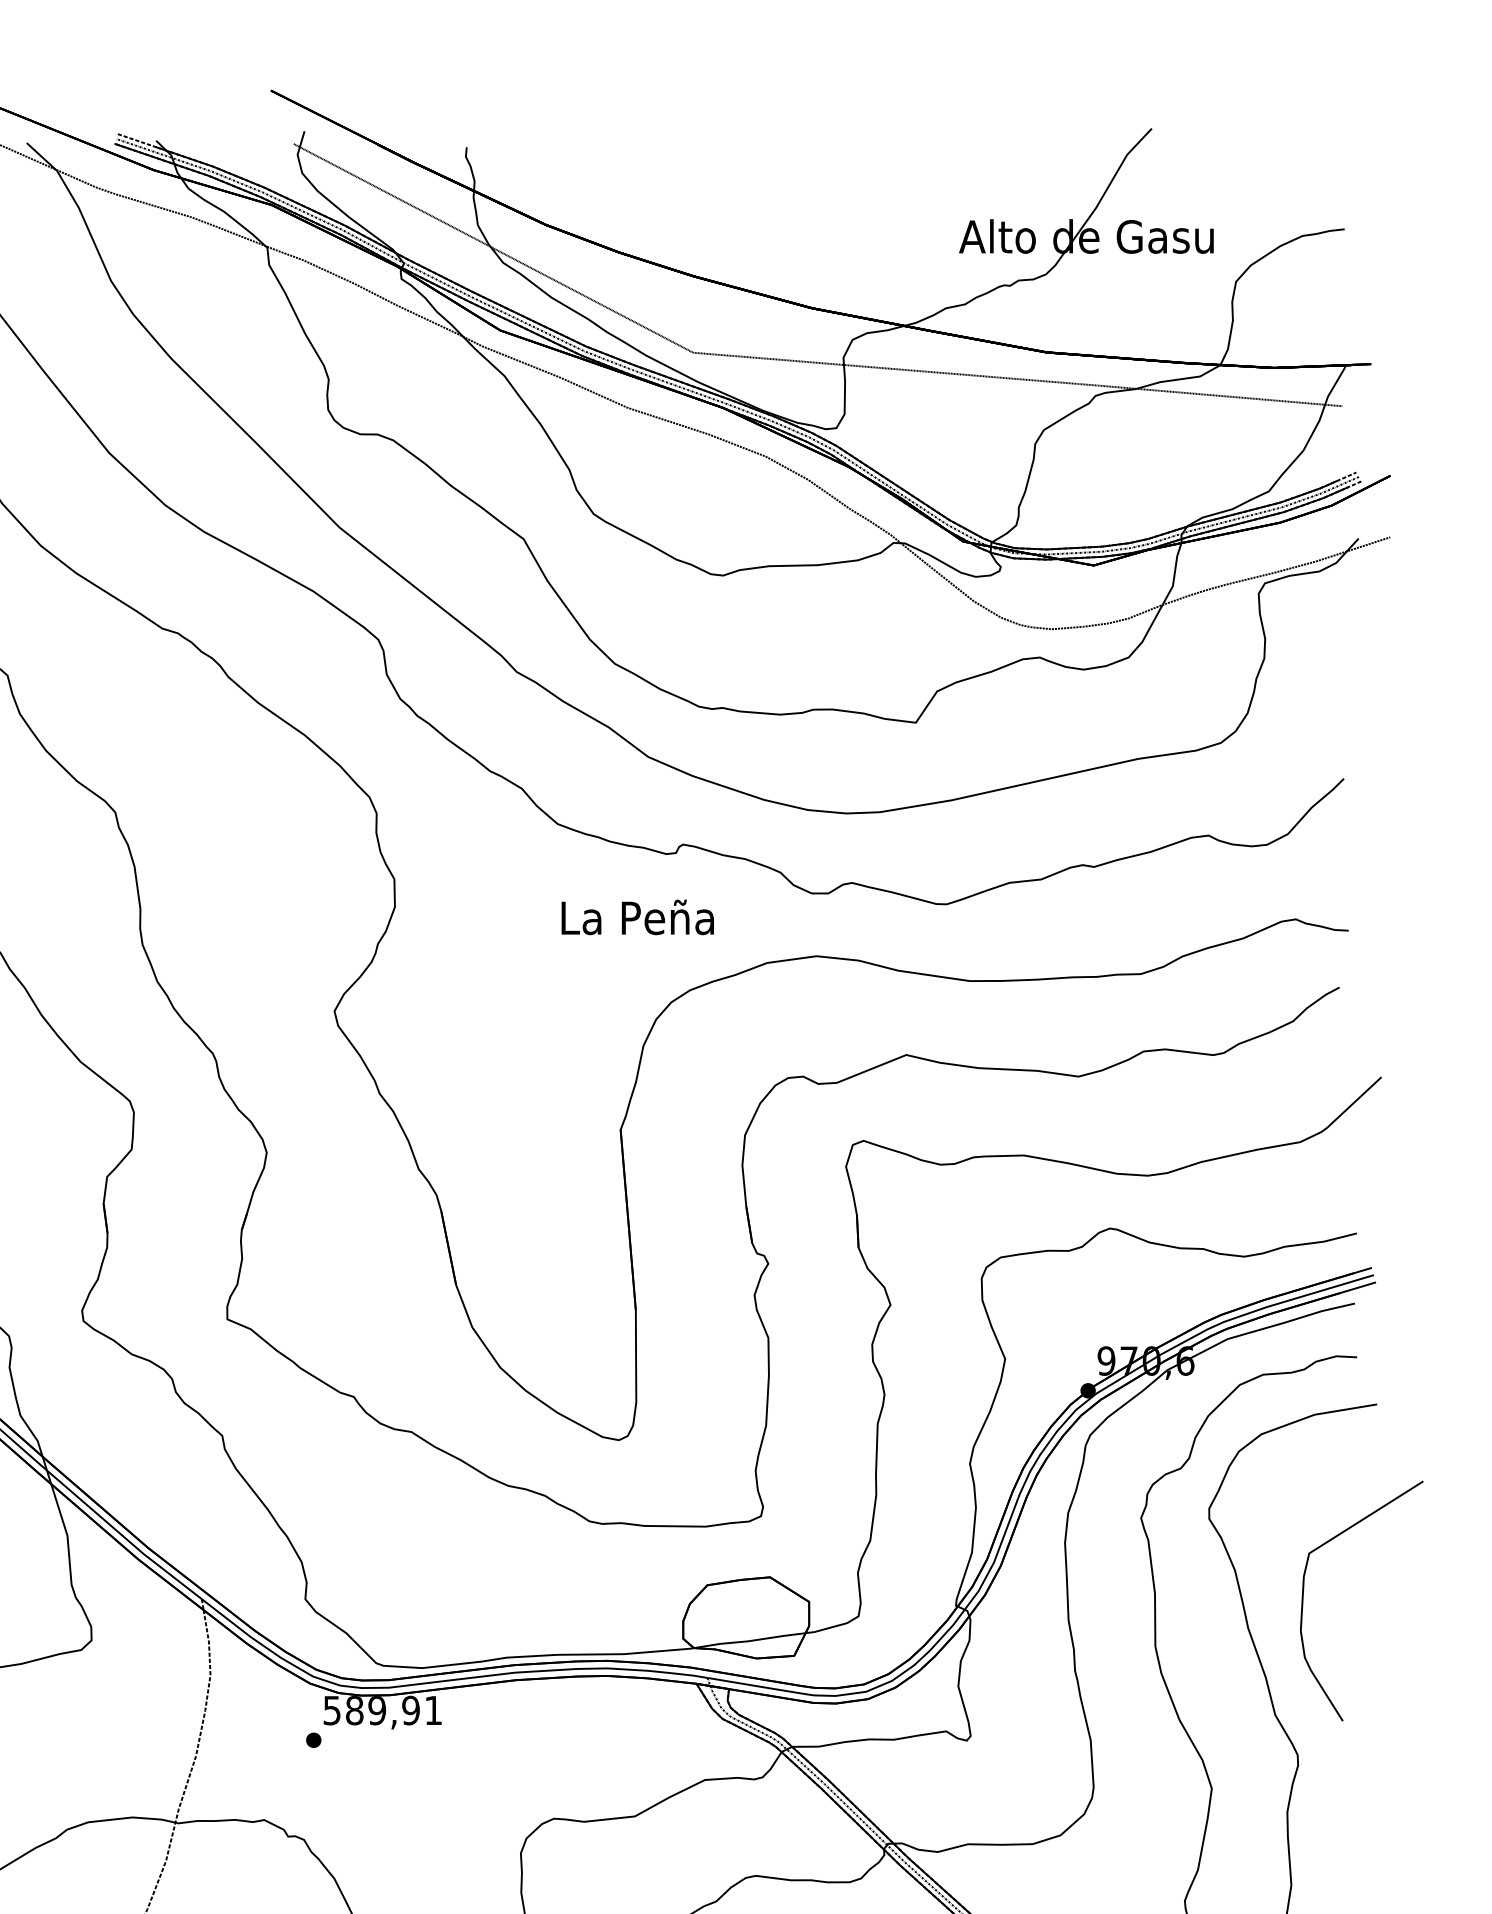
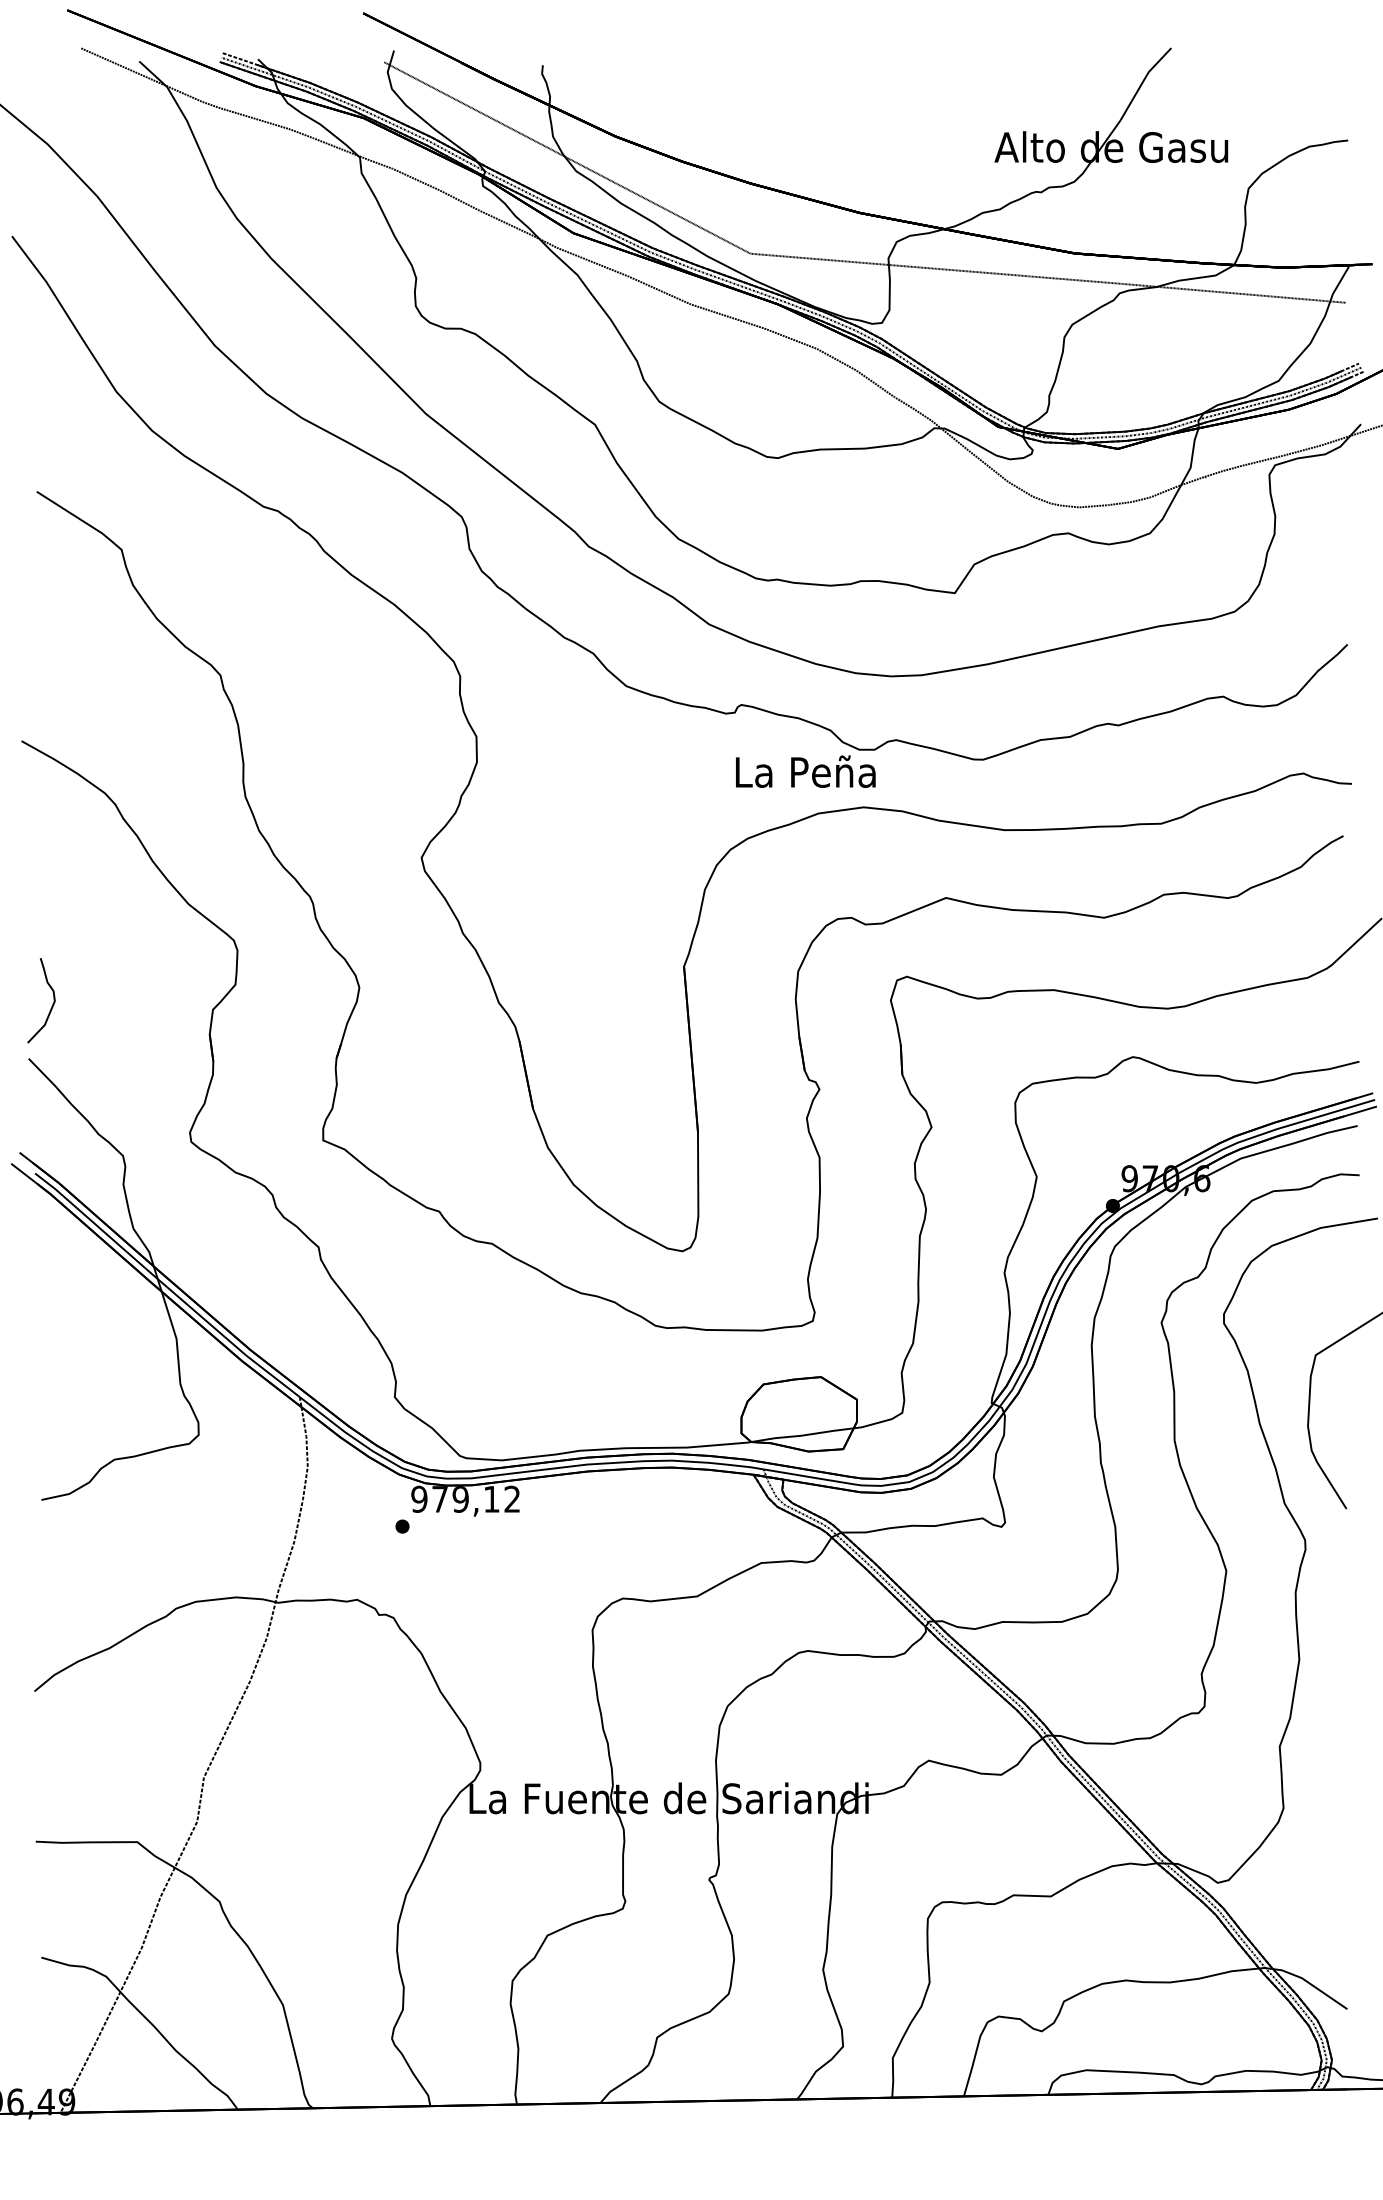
text: (637, 917) -> (805, 771), moved
text: (382, 1709) -> (465, 1498), 589,91 -> 979,12

